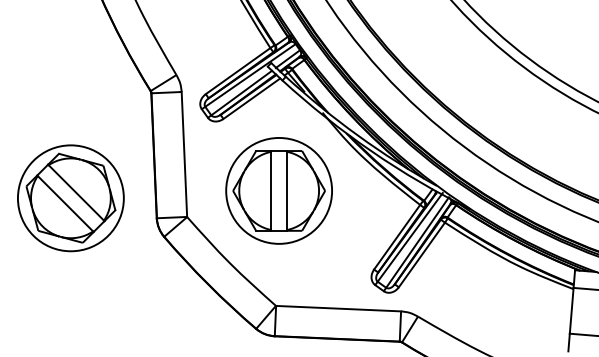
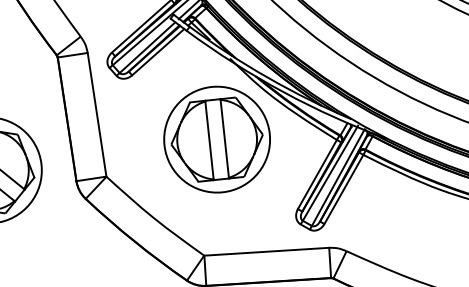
part: (278, 190) -> (216, 139), moved

